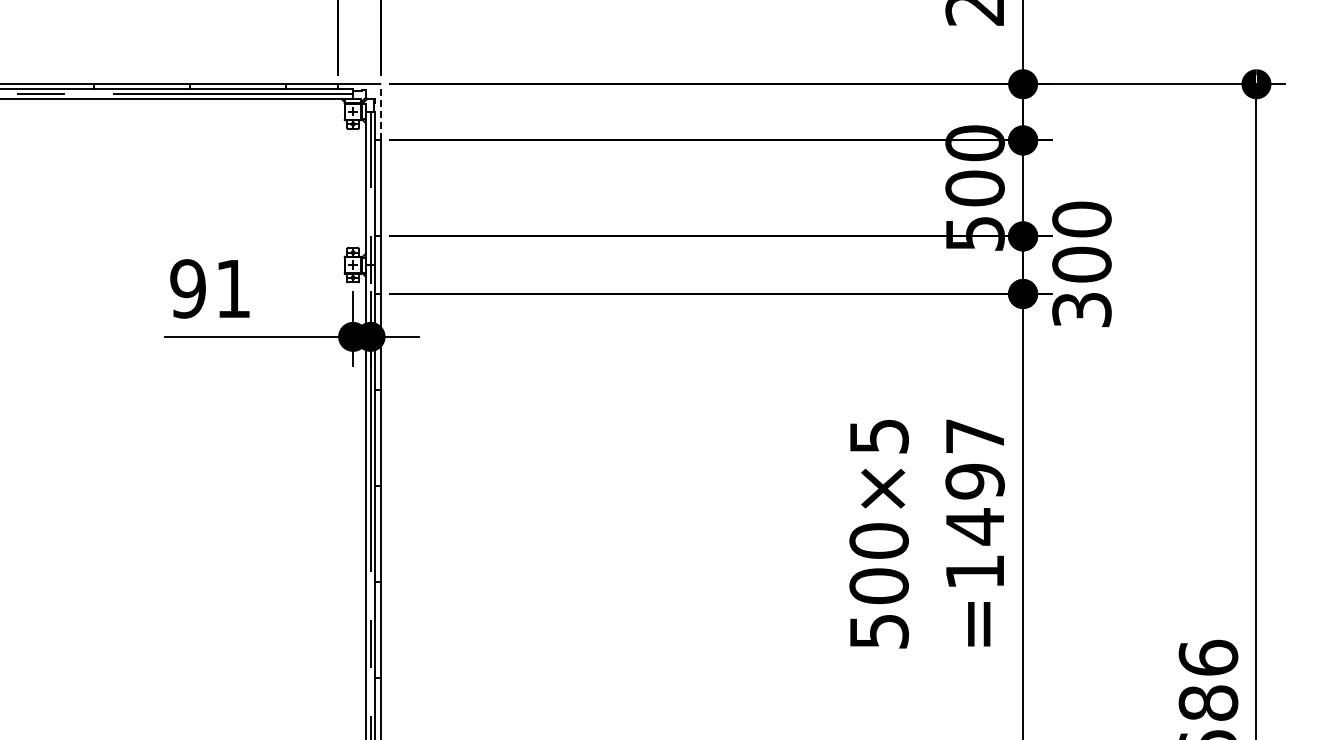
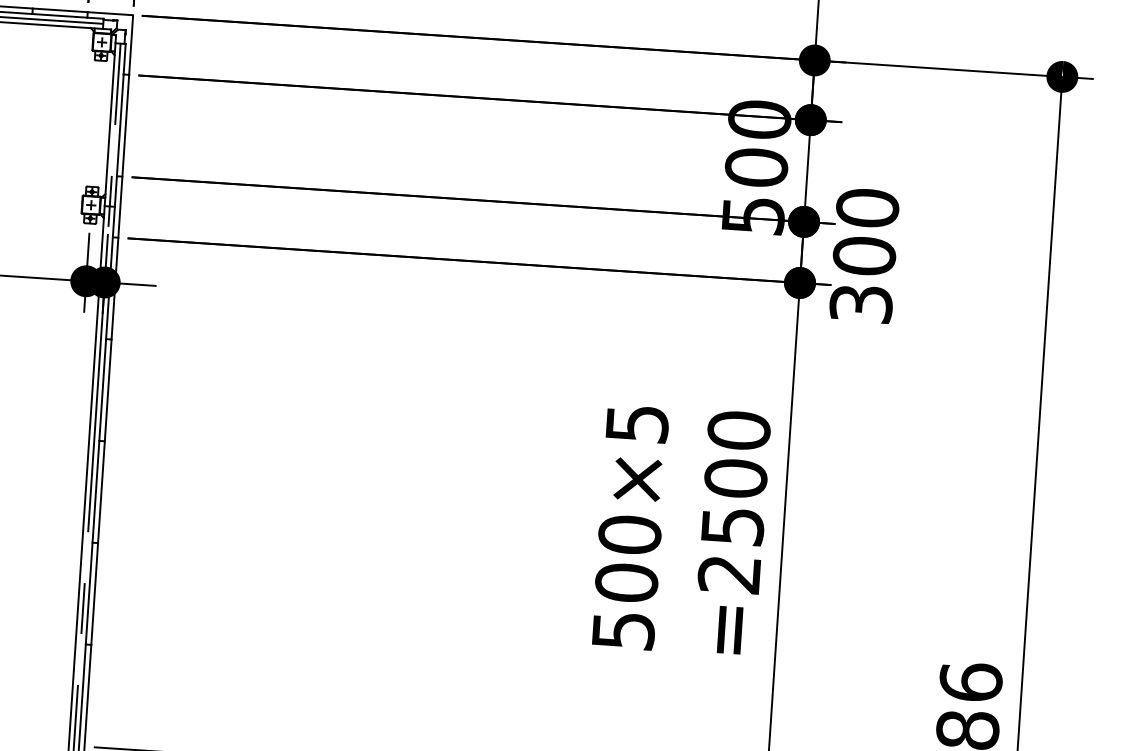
line: (380, 112) -> (131, 45), dashed -> solid
text: (974, 503) -> (733, 501), =1497 -> =2500

